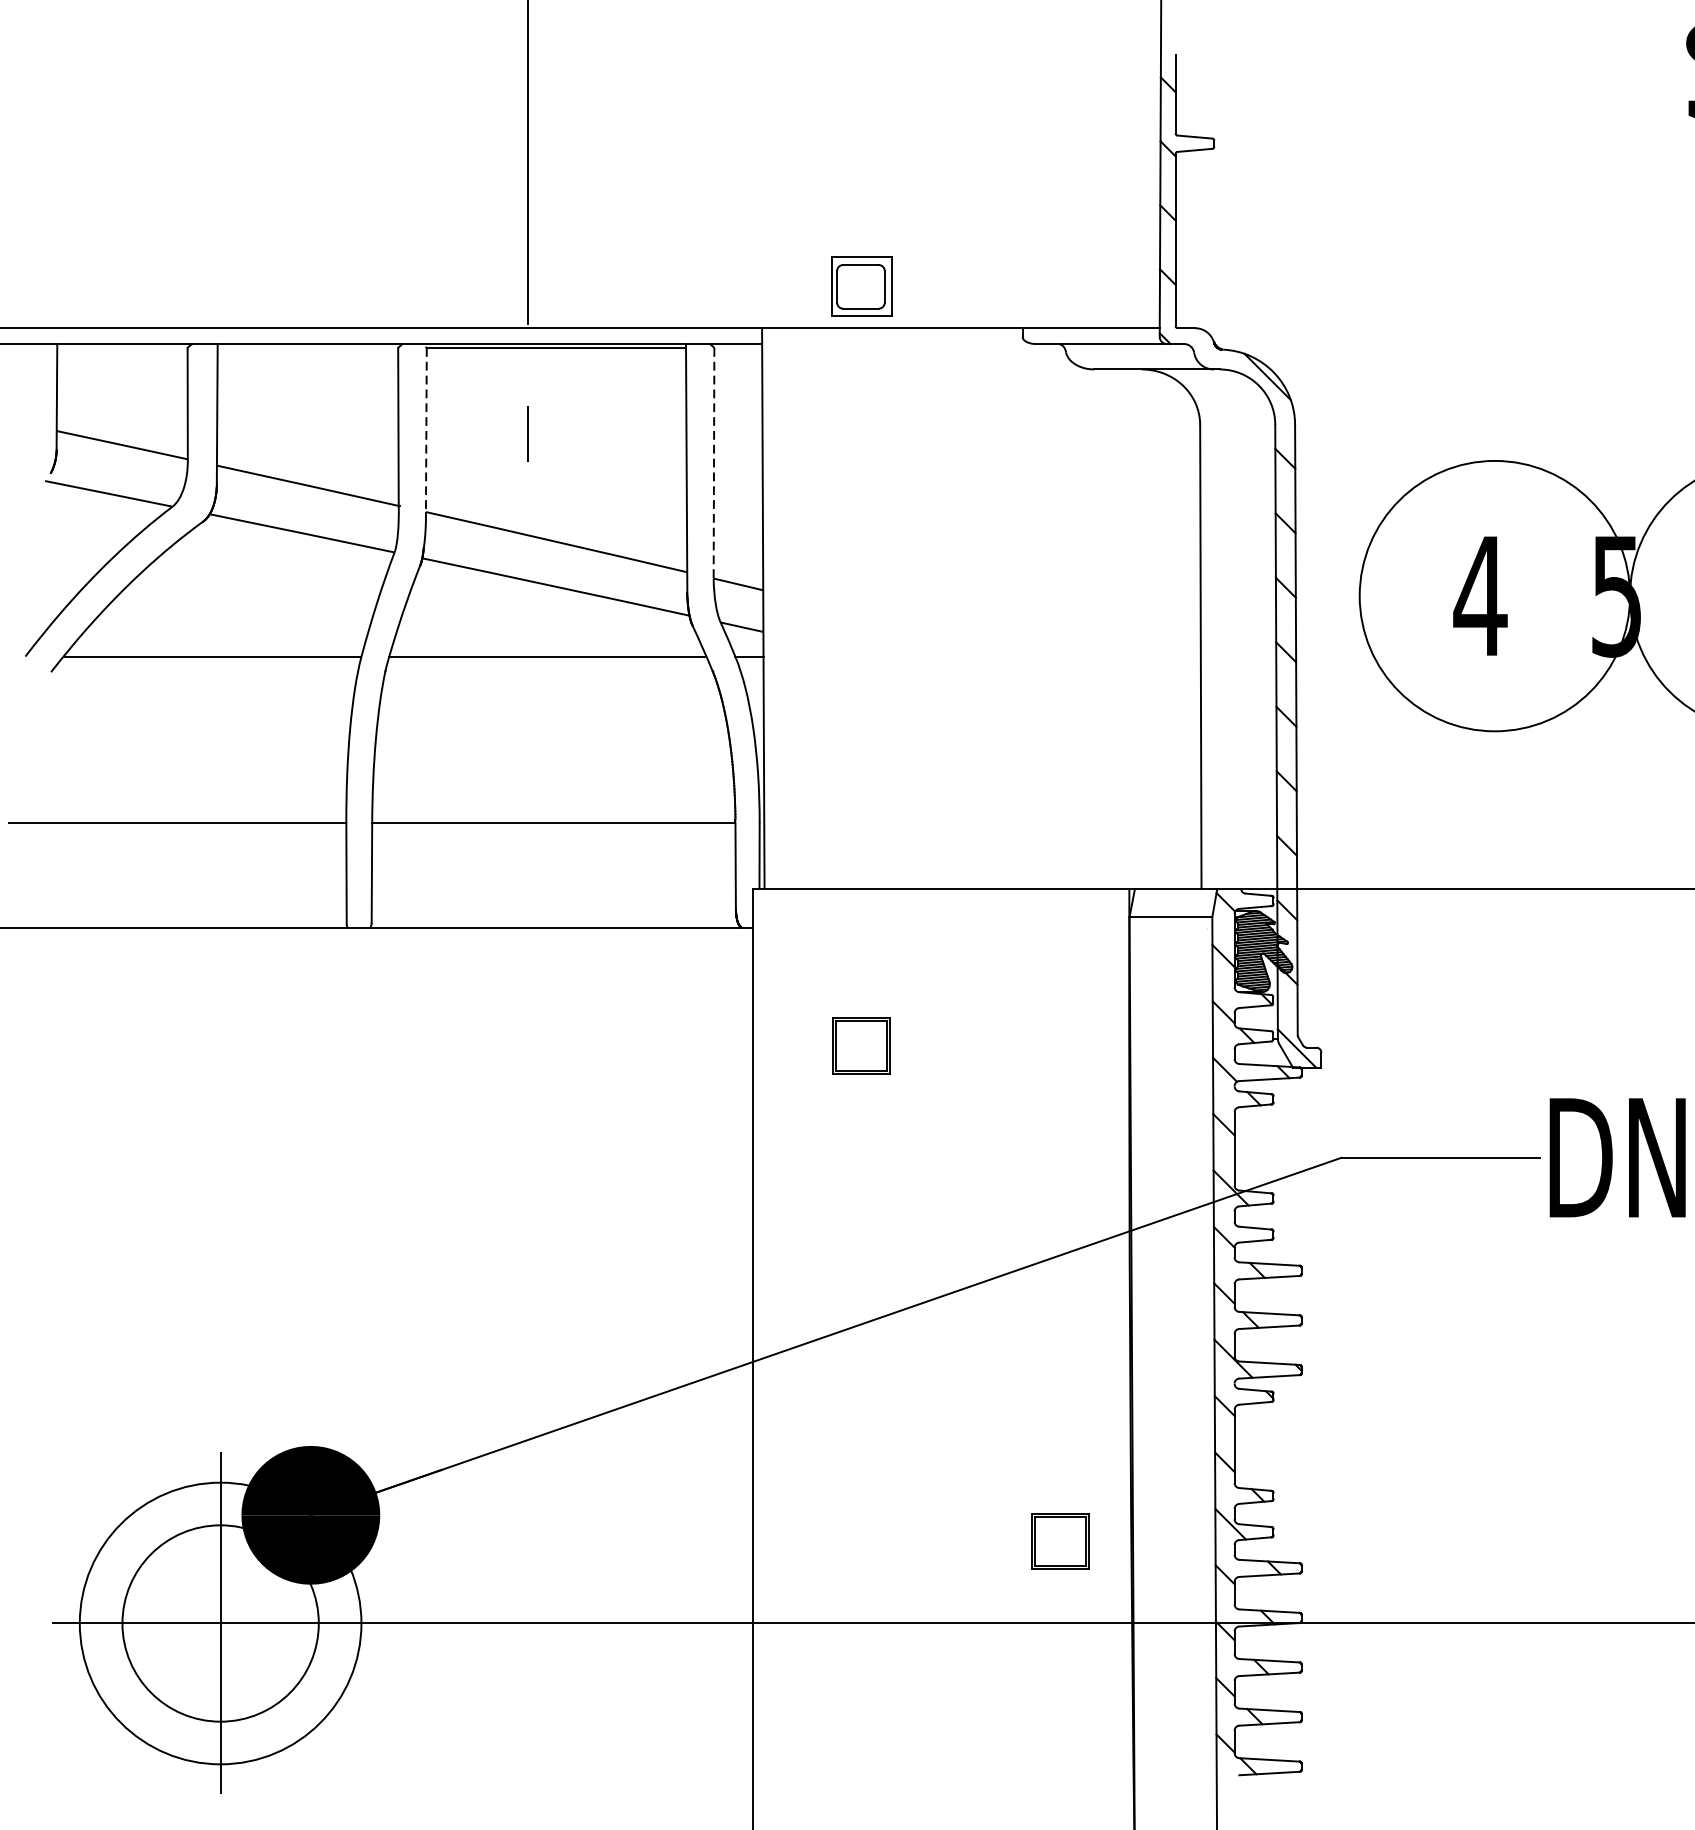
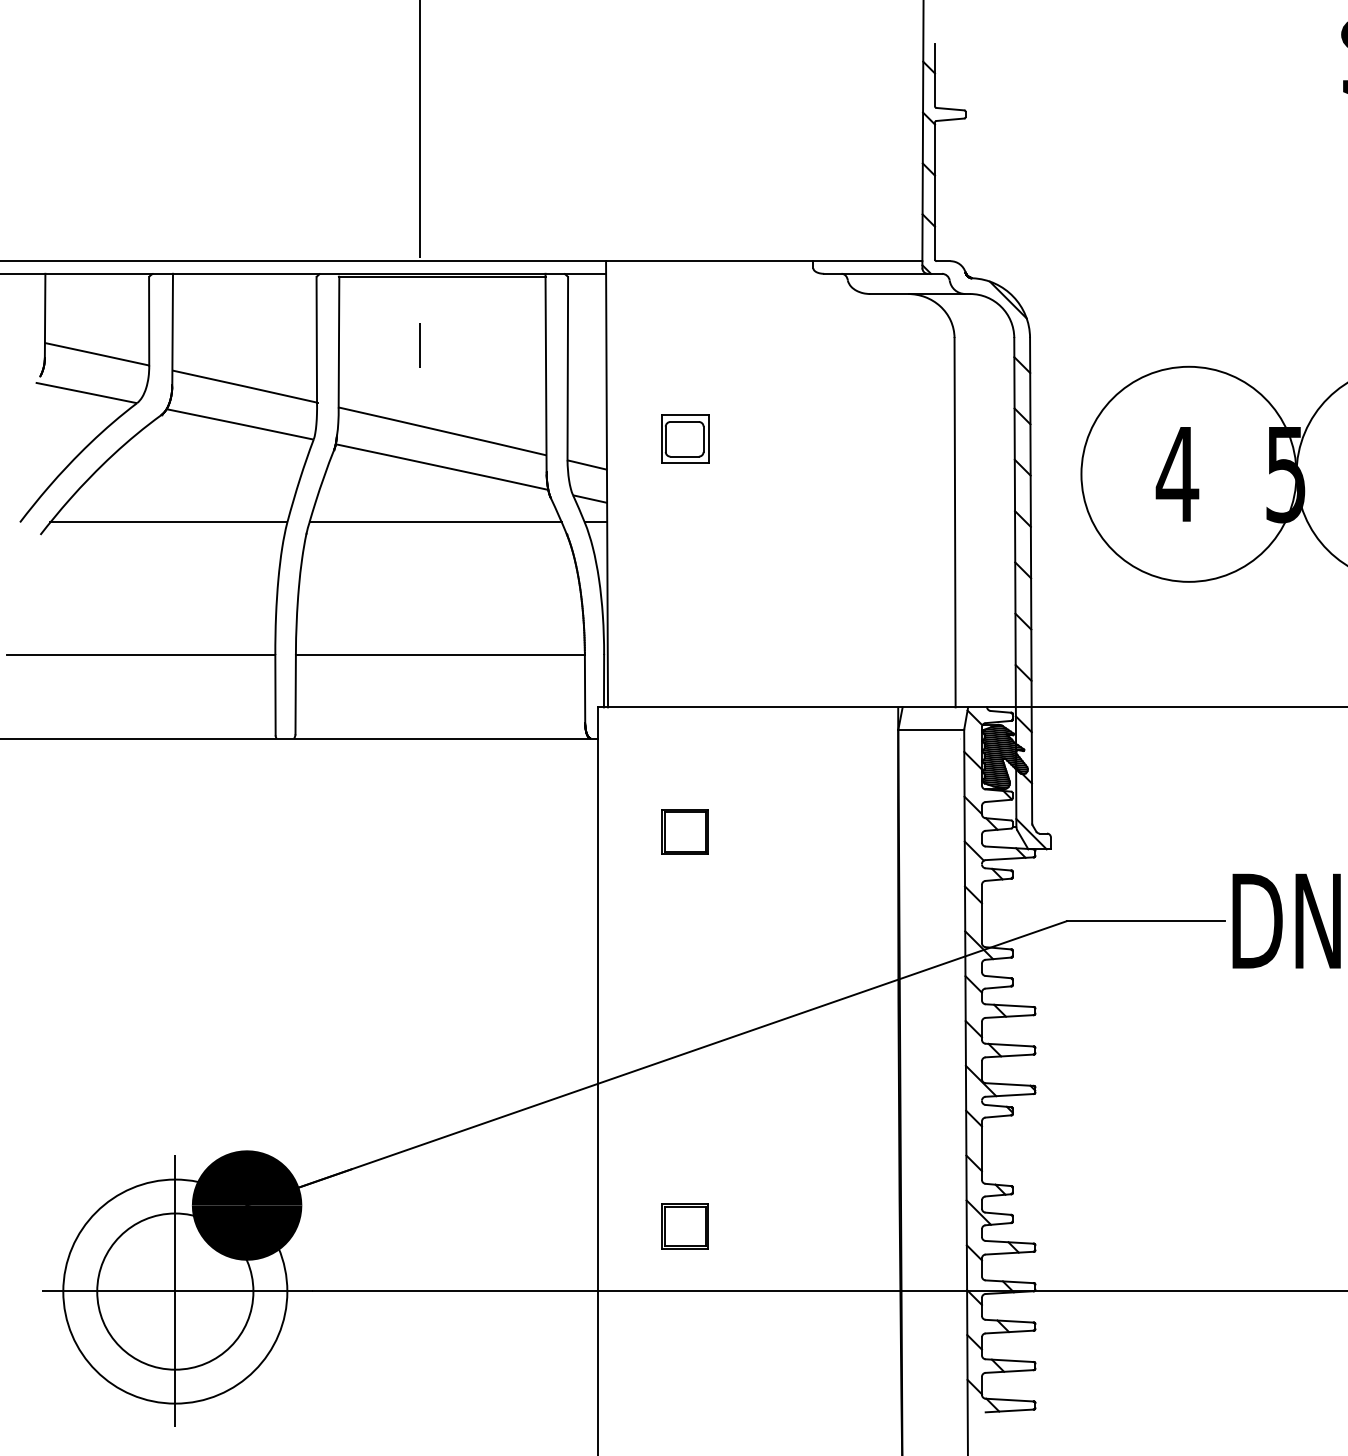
part: (861, 285) -> (685, 438), moved
line: (425, 430) -> (338, 342), dashed -> solid
line: (713, 463) -> (567, 368), dashed -> solid
part: (1059, 1541) -> (684, 1226), moved

